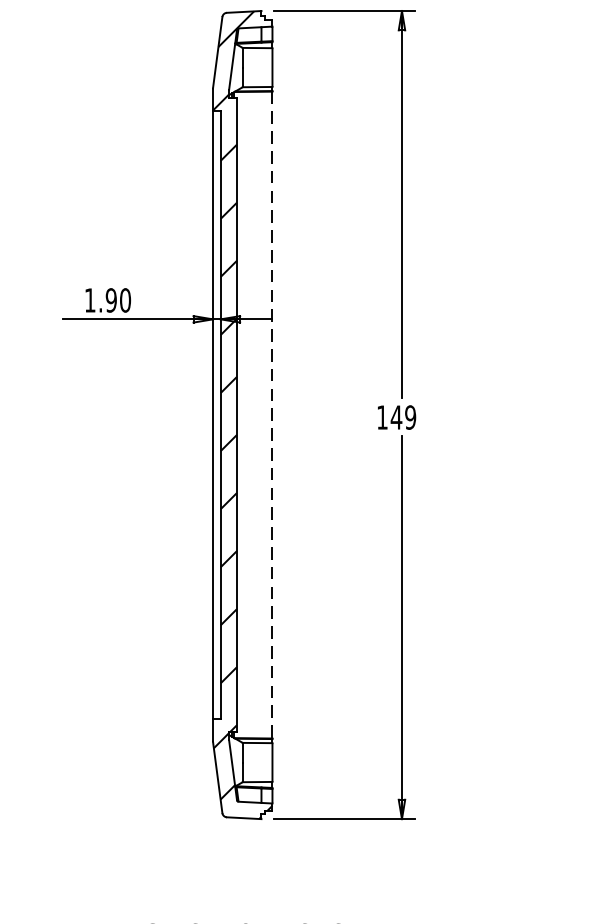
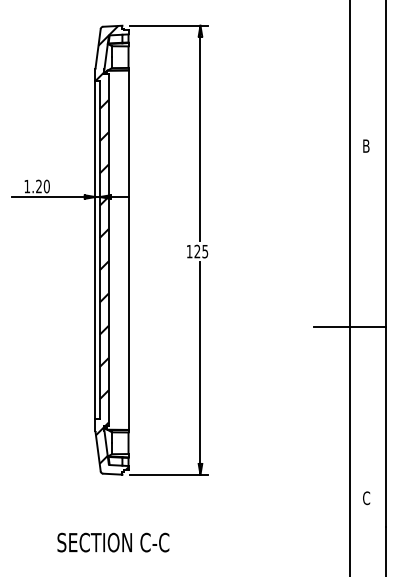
text: (112, 300) -> (39, 186), 1.90 -> 1.20
line: (272, 415) -> (128, 250), dashed -> solid
text: (403, 417) -> (201, 251), 149 -> 125

